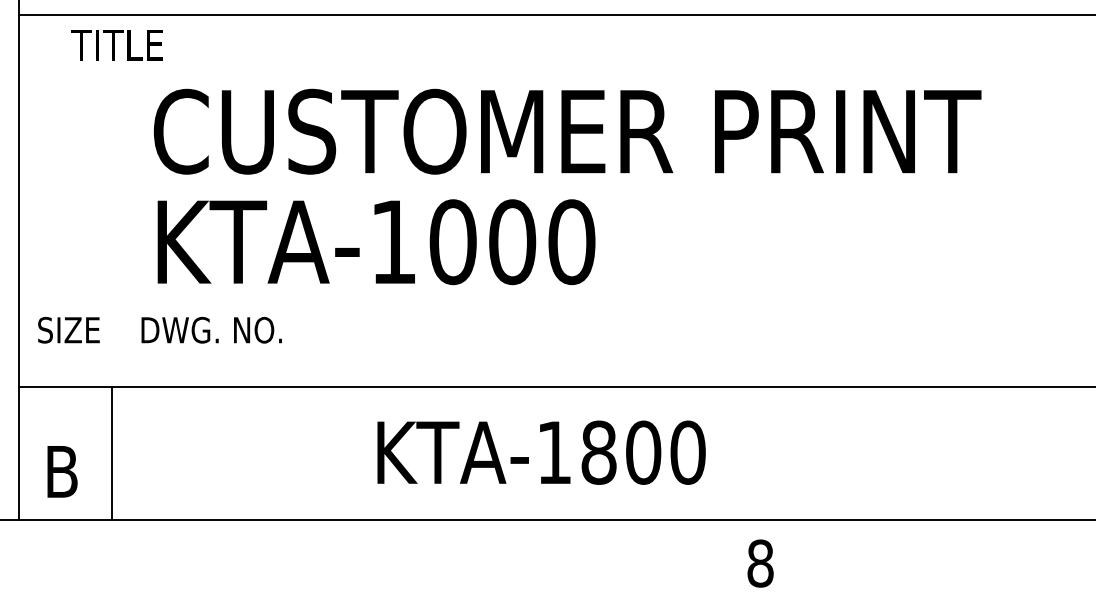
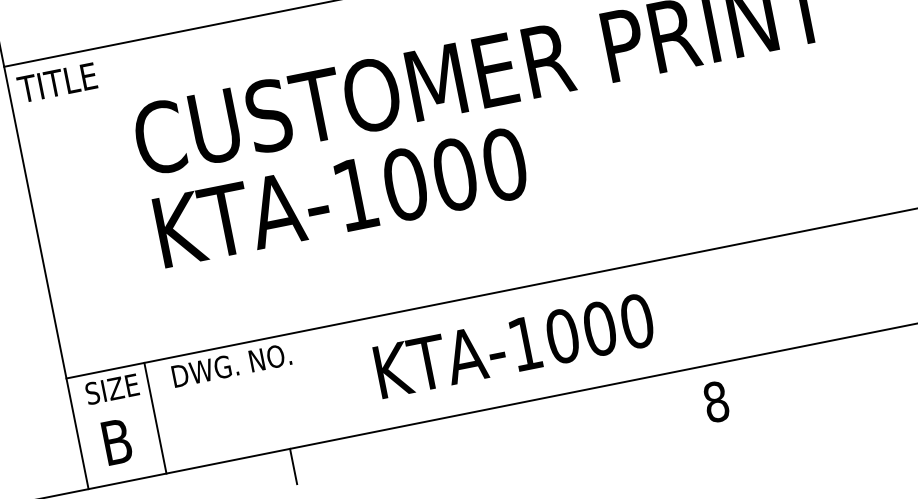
text: (116, 45) -> (56, 83), moved
text: (159, 329) -> (187, 373), moved
text: (598, 452) -> (562, 336), KTA-1800 -> KTA-1000
line: (259, 540) -> (293, 466), added

